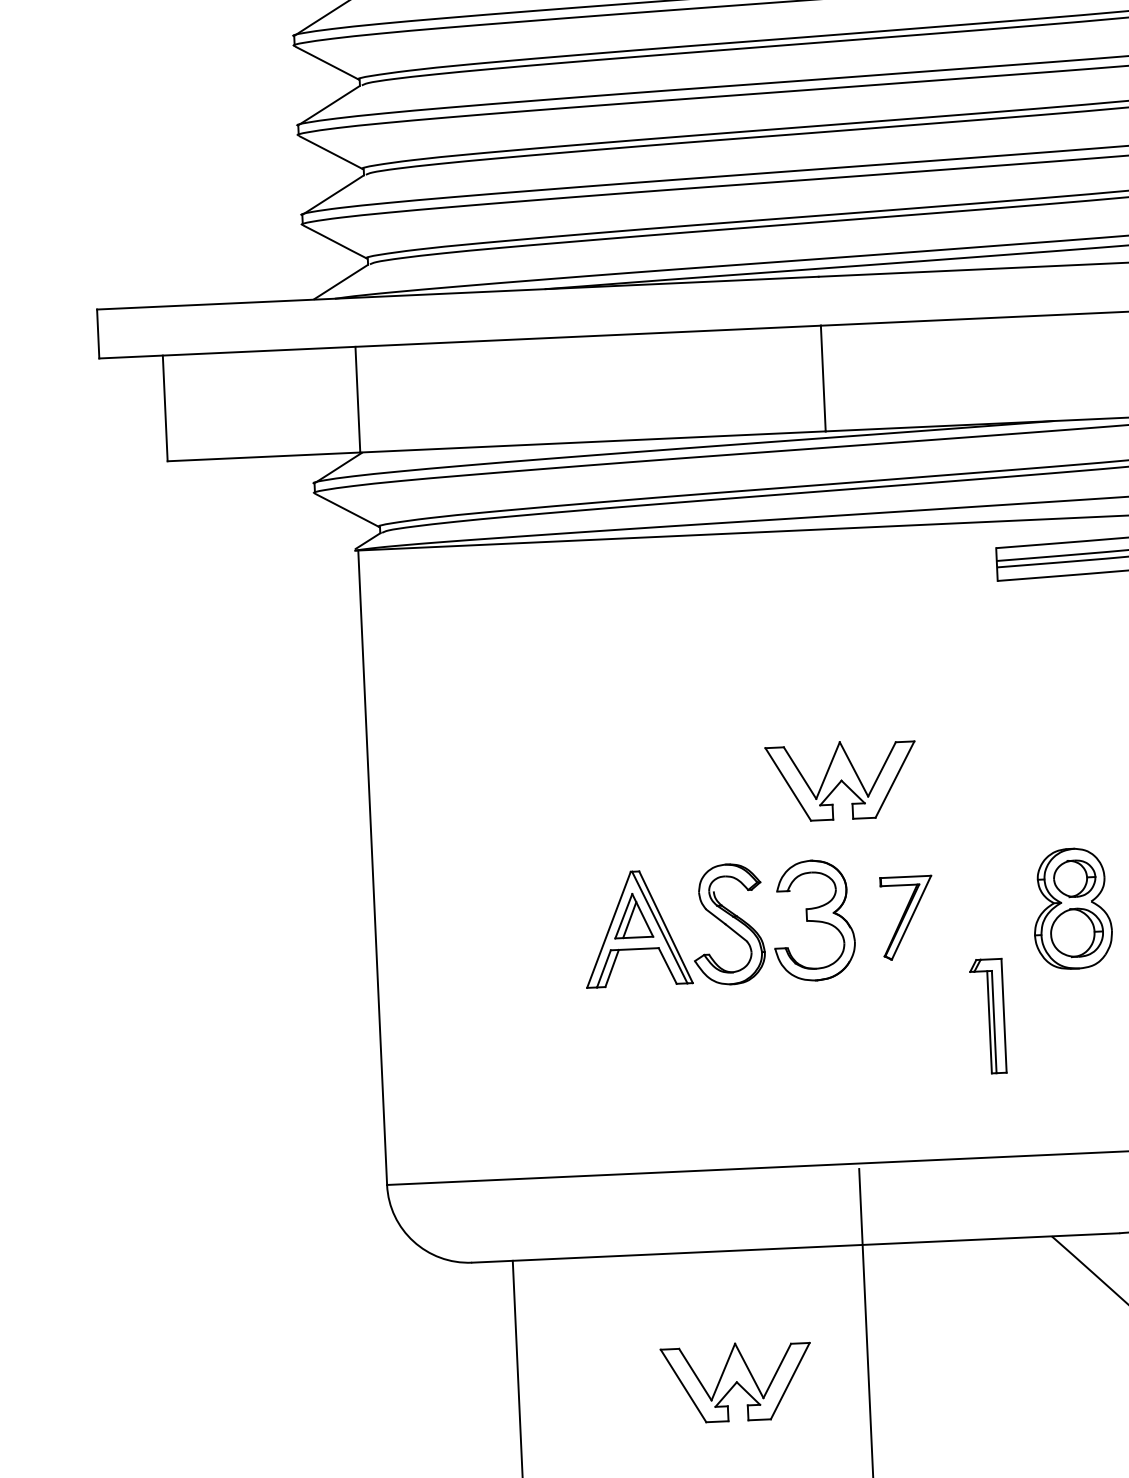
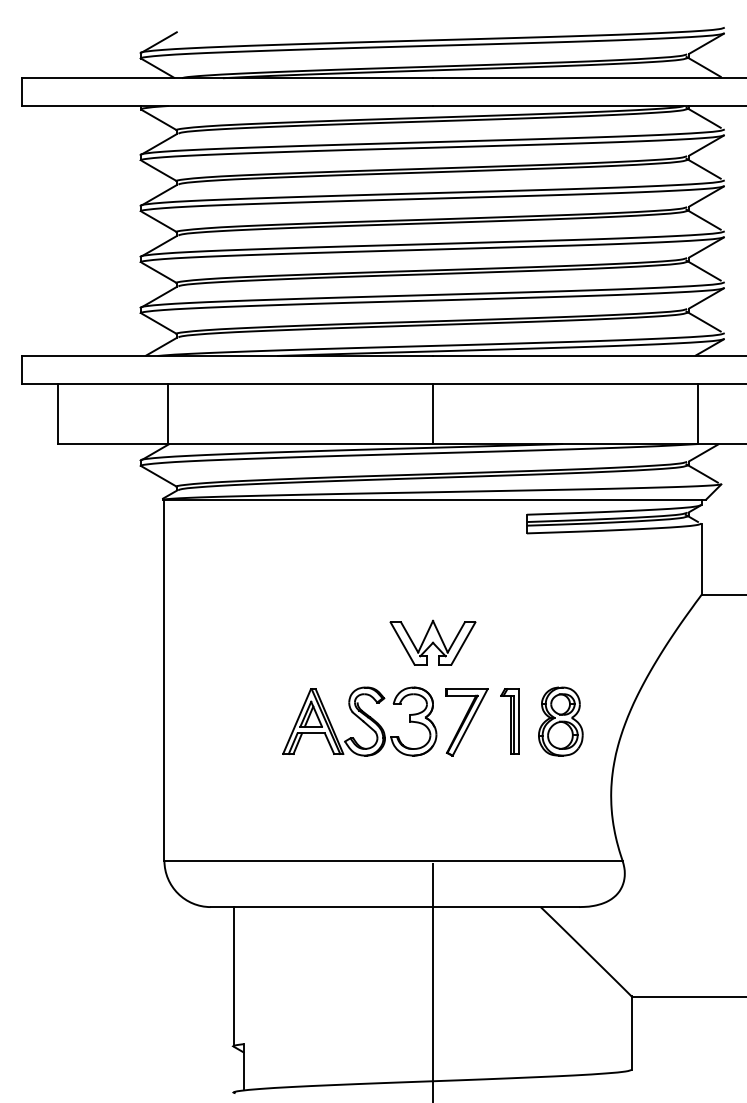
part: (906, 917) -> (466, 722), size x1.43
part: (986, 1016) -> (509, 721), moved
part: (735, 1381) -> (357, 981), removed

